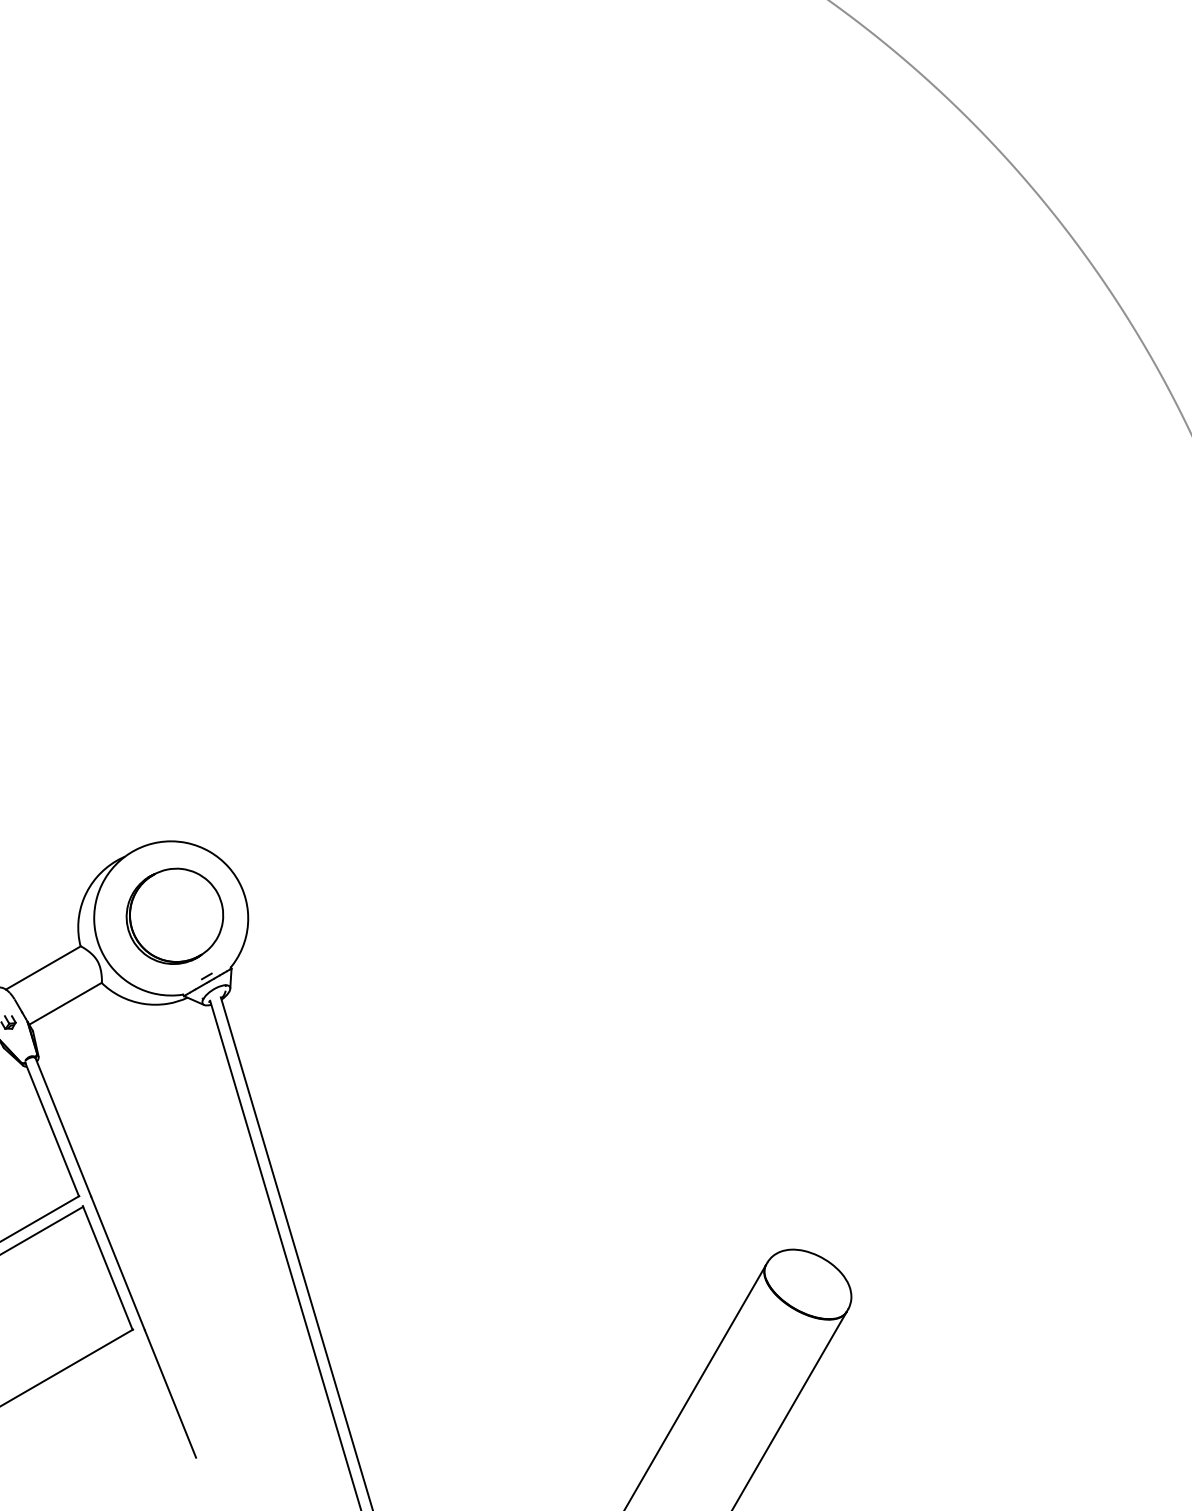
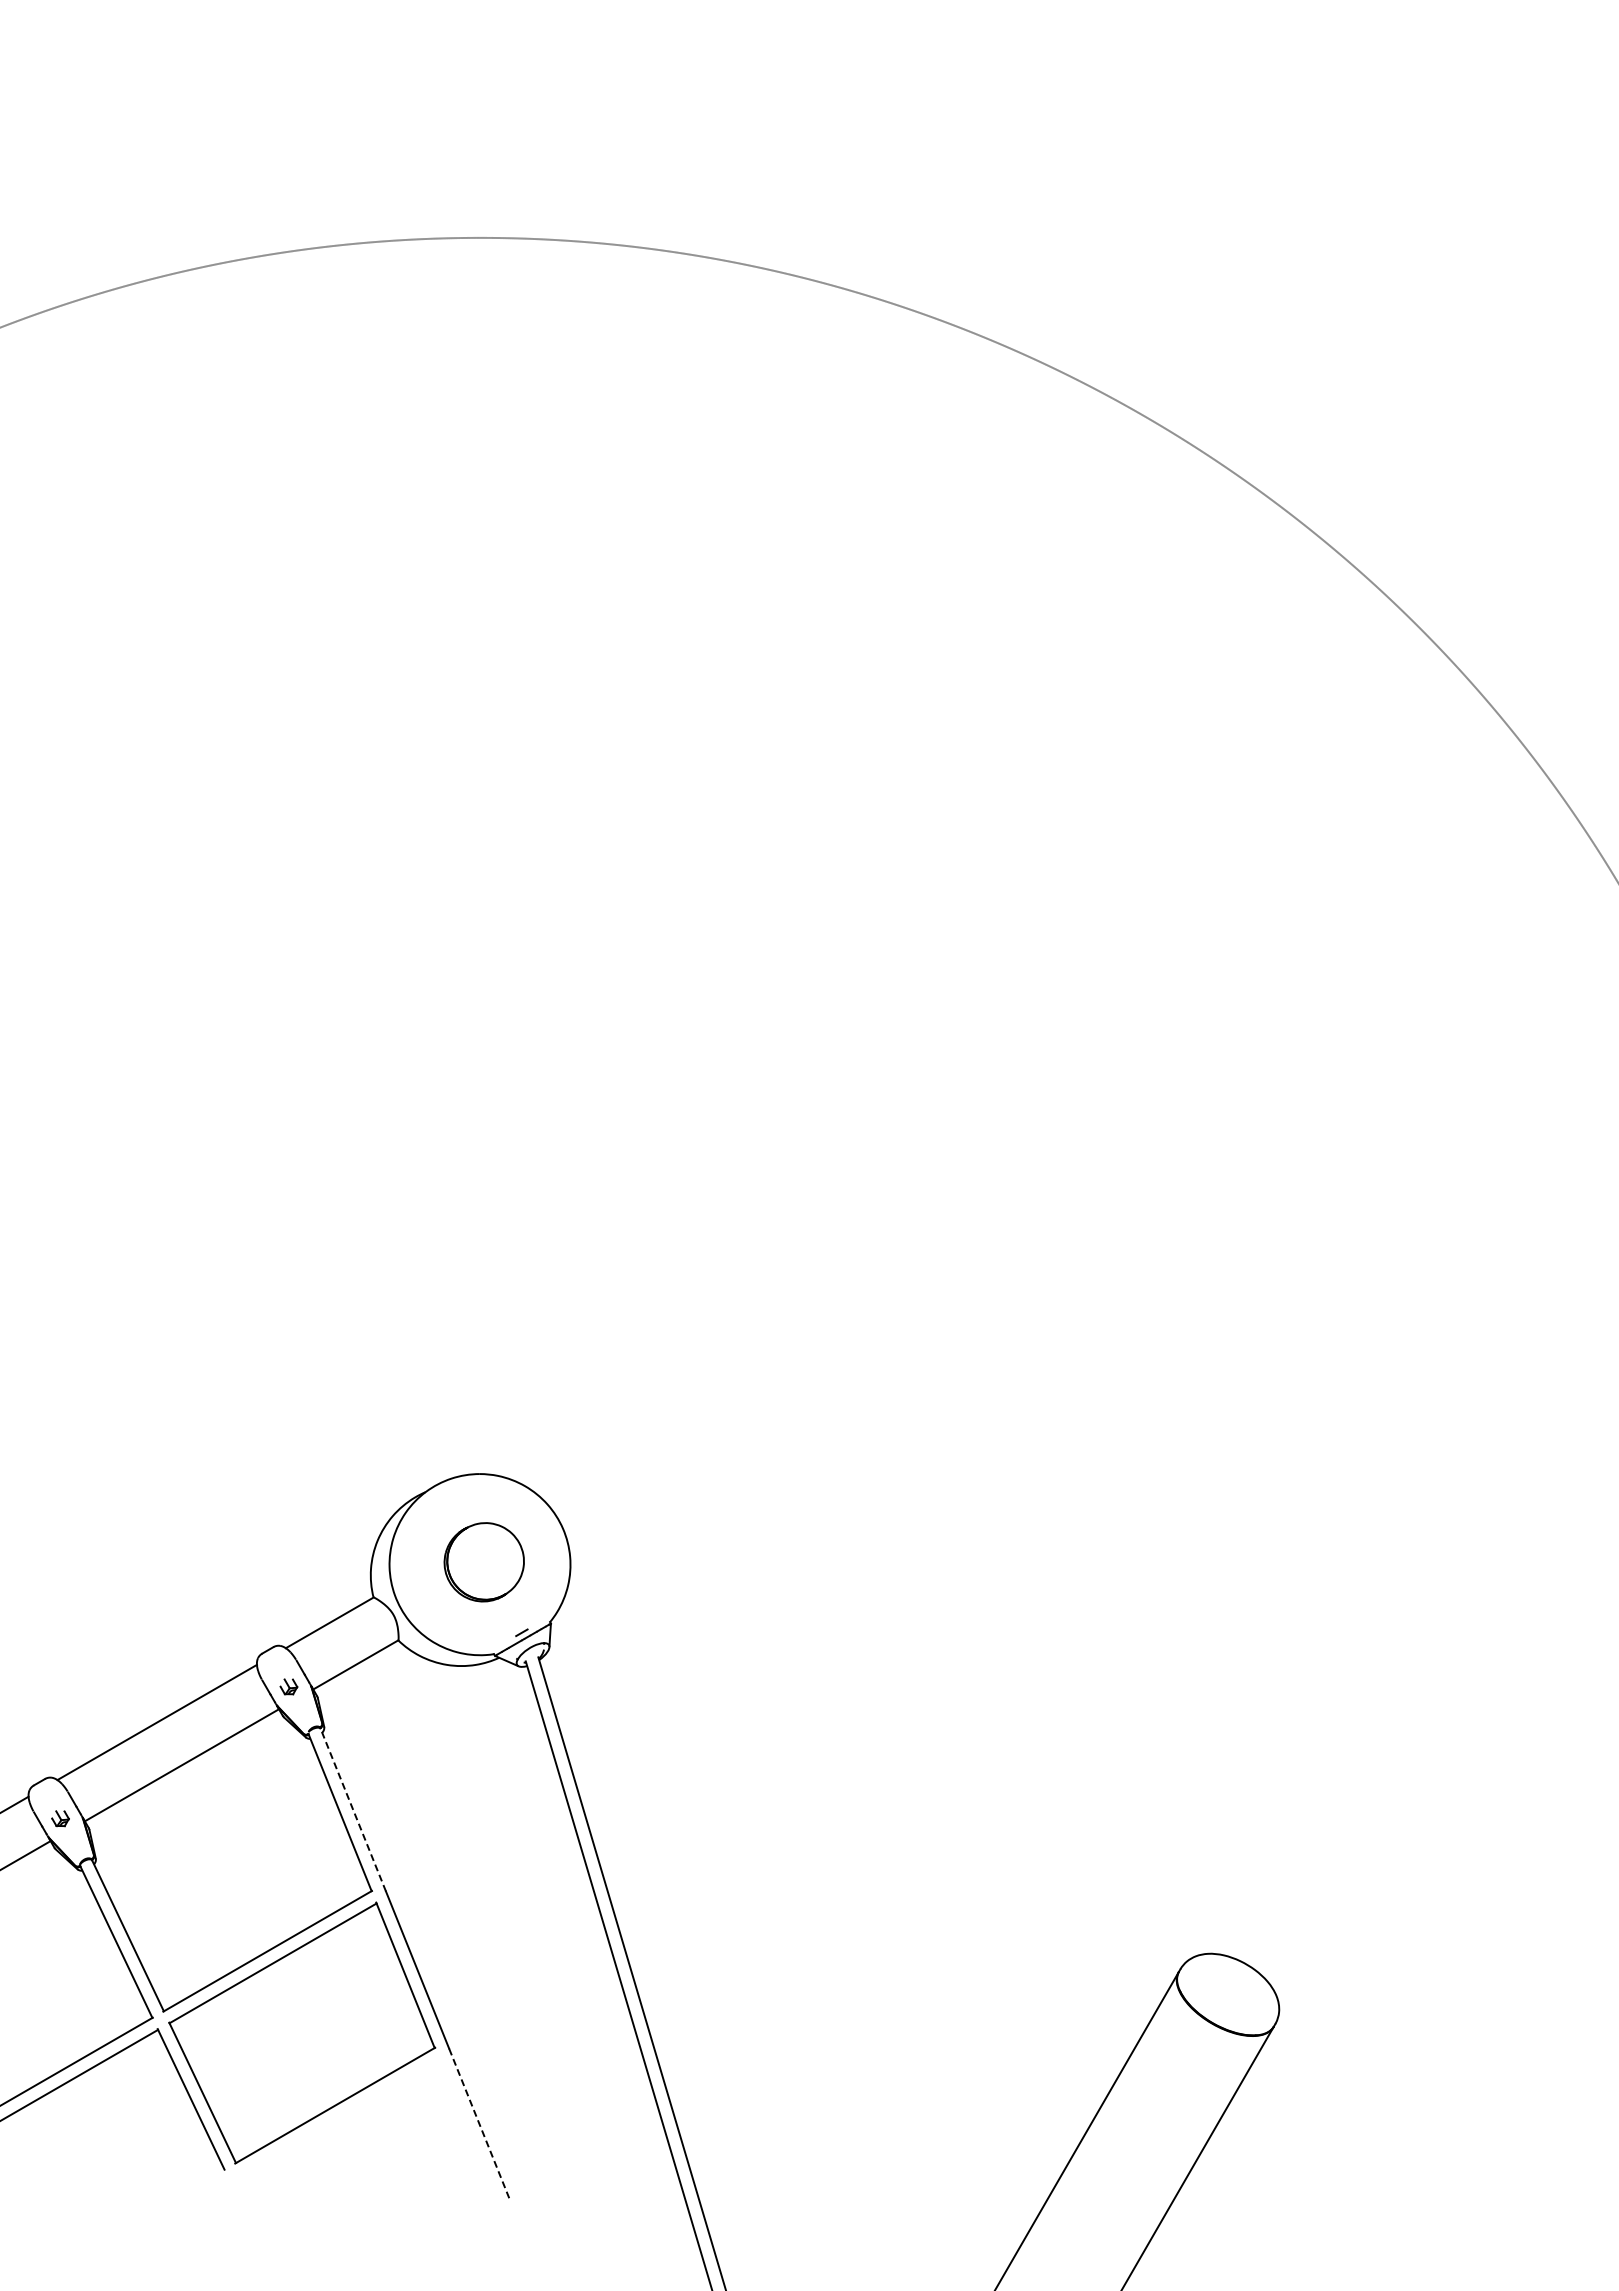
part: (174, 916) -> (483, 1562), size x0.7
line: (63, 1127) -> (353, 1810), solid -> dashed
line: (170, 1394) -> (479, 2123), solid -> dashed

